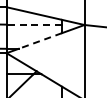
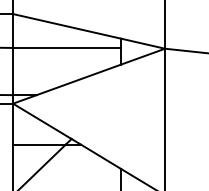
line: (34, 24) -> (67, 47), dashed -> solid
line: (39, 41) -> (77, 80), dashed -> solid

